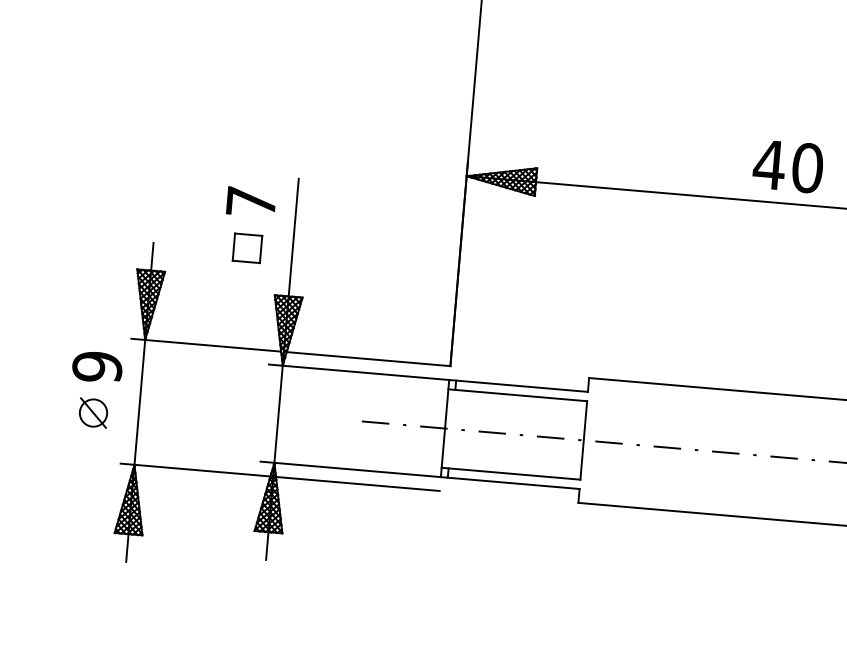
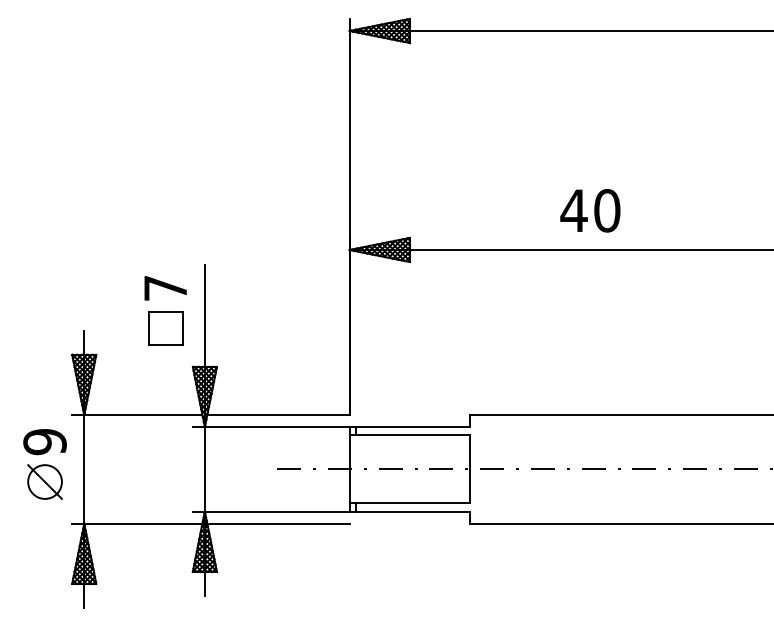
text: (788, 166) -> (590, 210), moved
part: (247, 248) -> (165, 328), size x1.43
part: (92, 412) -> (44, 481), size x1.43

